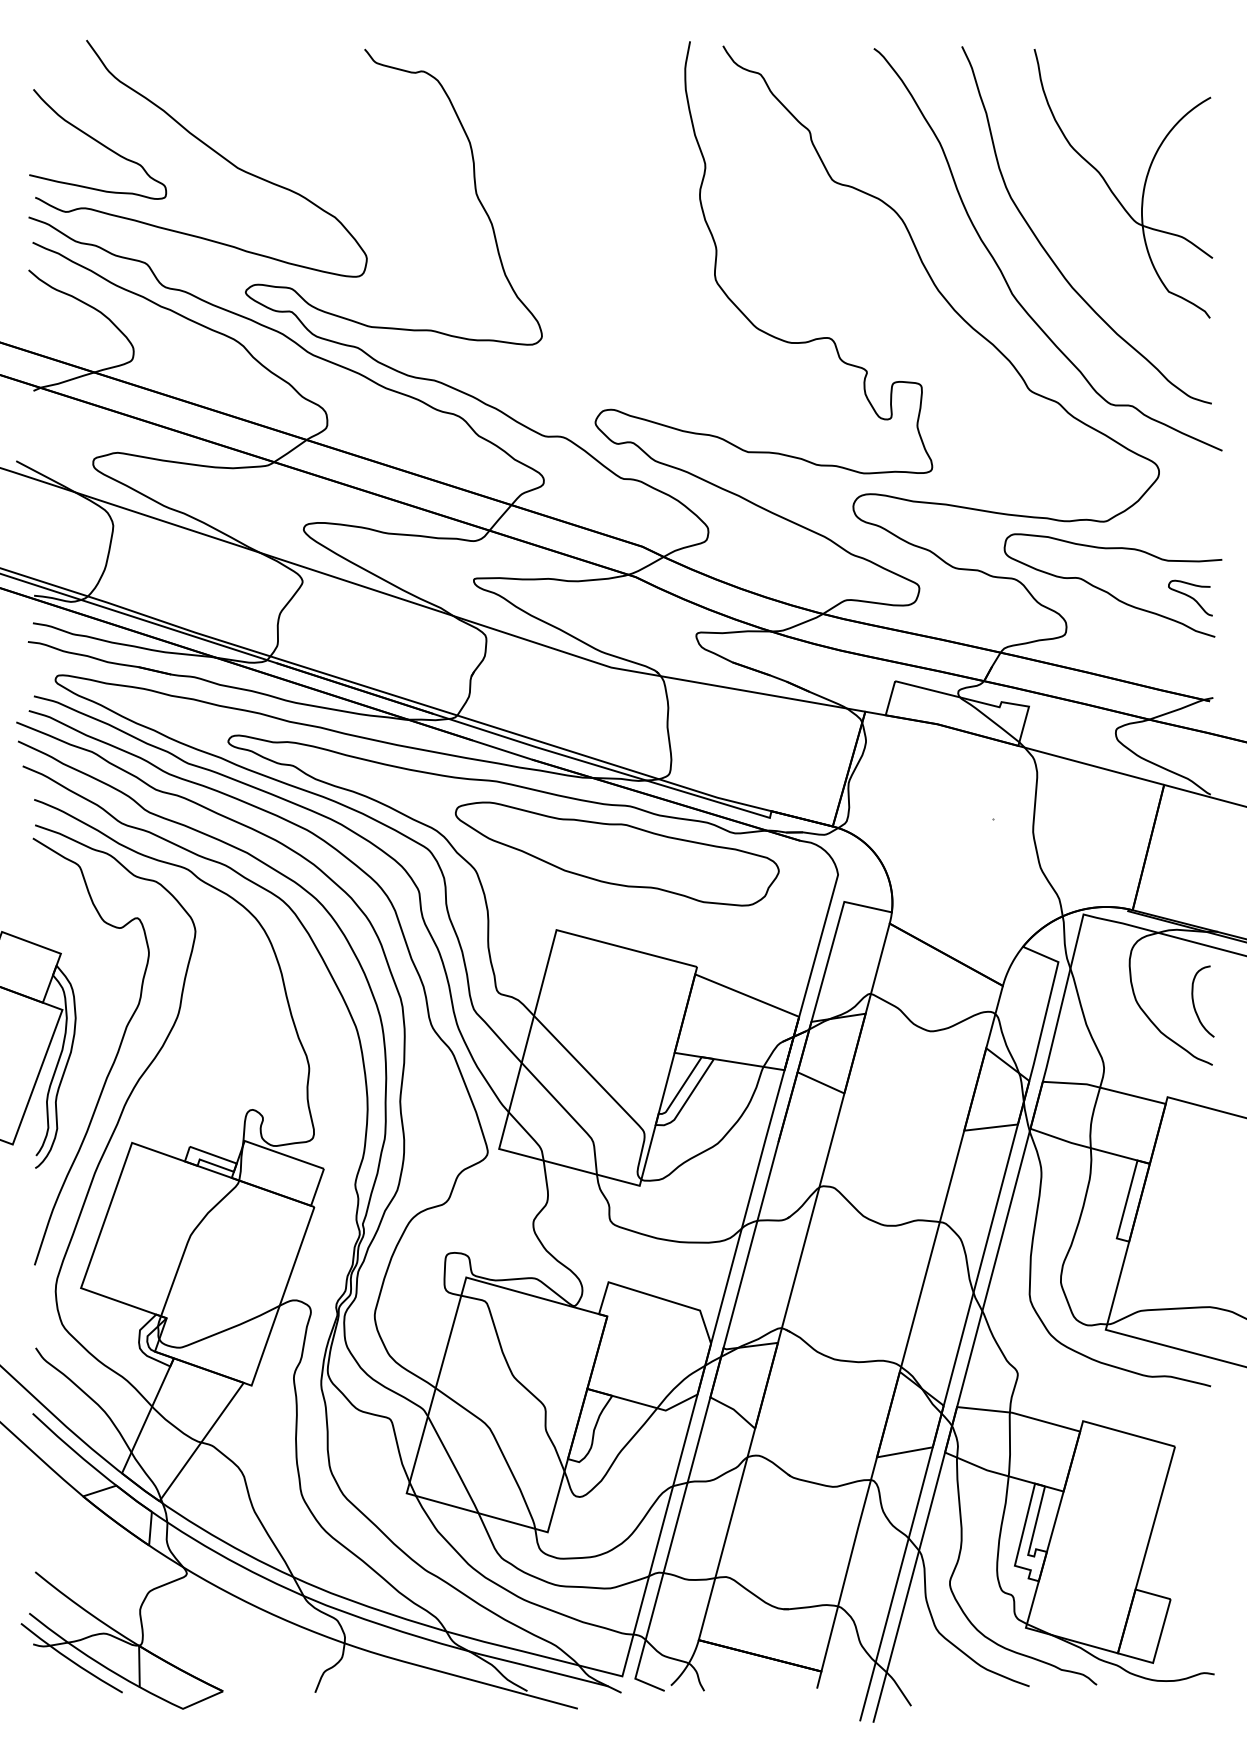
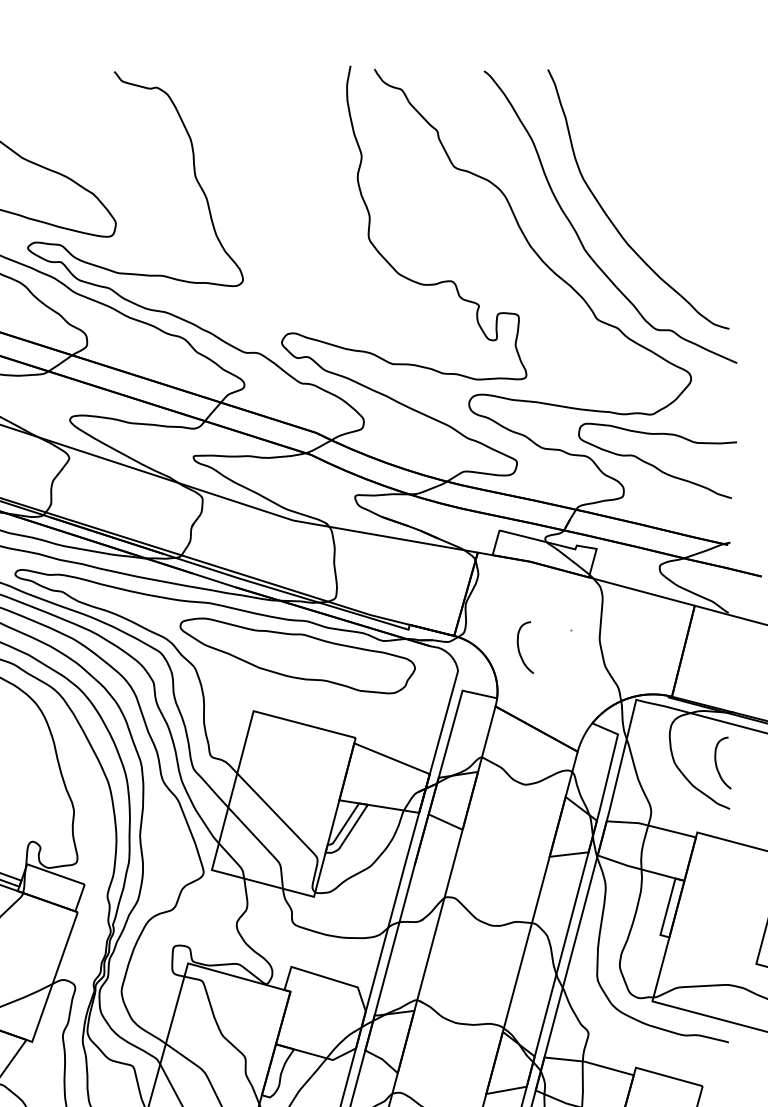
part: (1112, 190) -> (657, 174), removed
curve: (1190, 597) -> (713, 469), removed
curve: (922, 843) -> (519, 648), added

